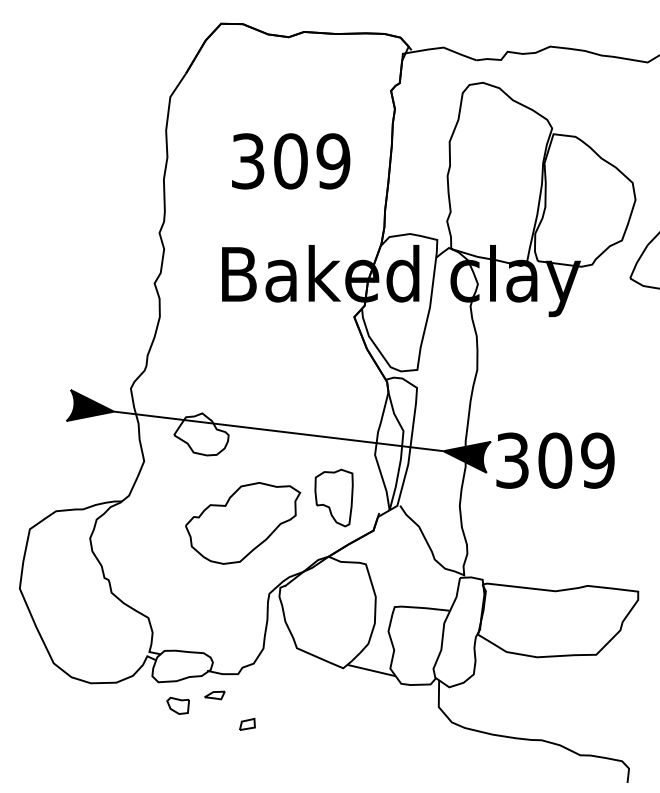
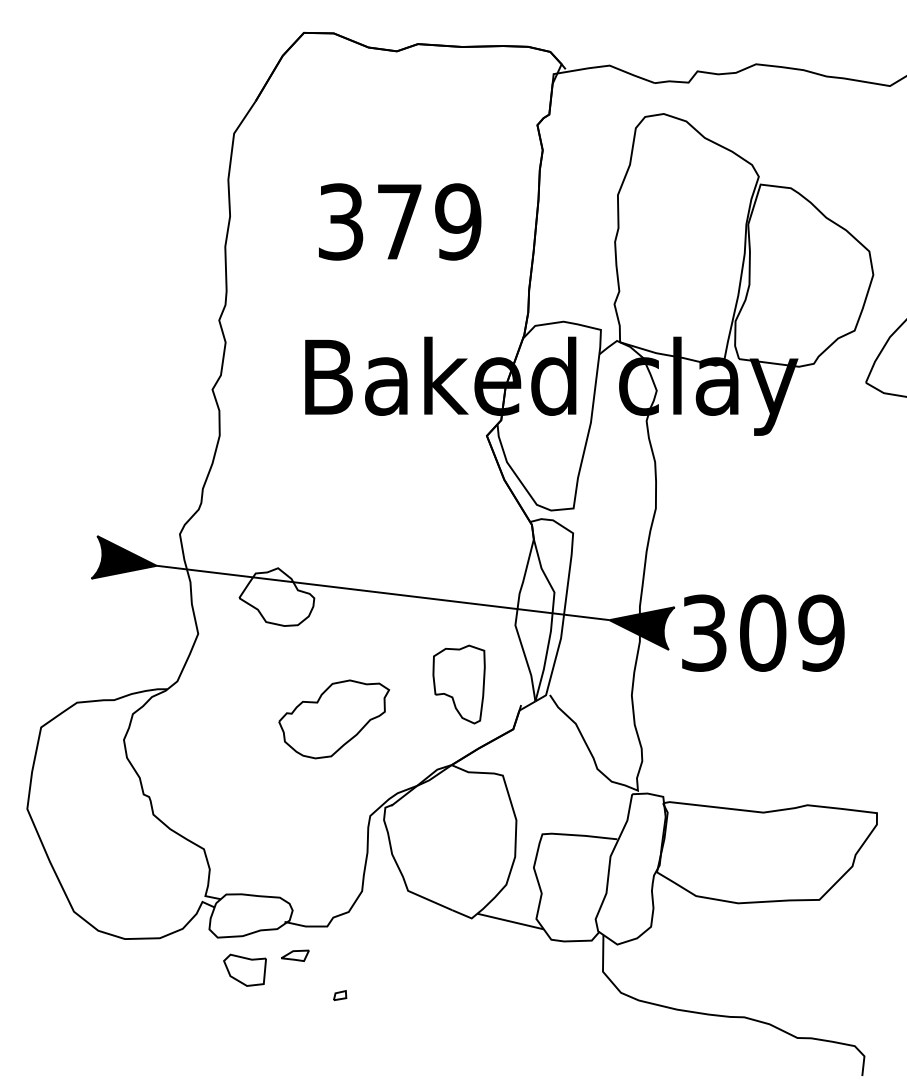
text: (290, 161) -> (399, 222), 309 -> 379
part: (243, 523) -> (334, 719), size x0.7
part: (177, 705) -> (243, 969), size x1.4
part: (247, 724) -> (340, 995), size x0.6

